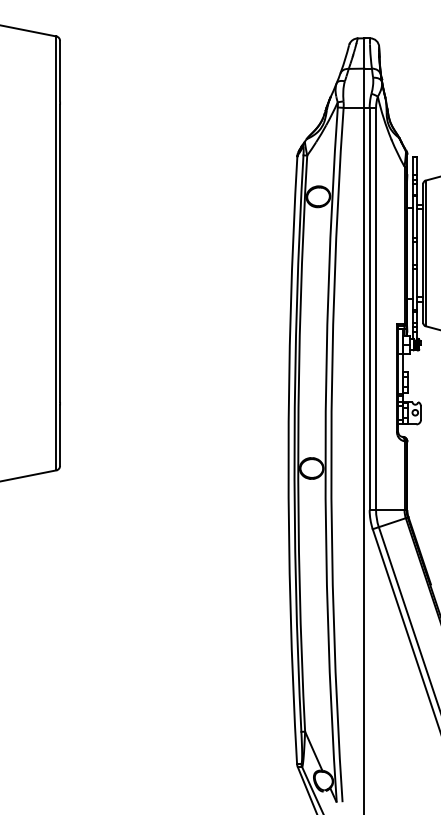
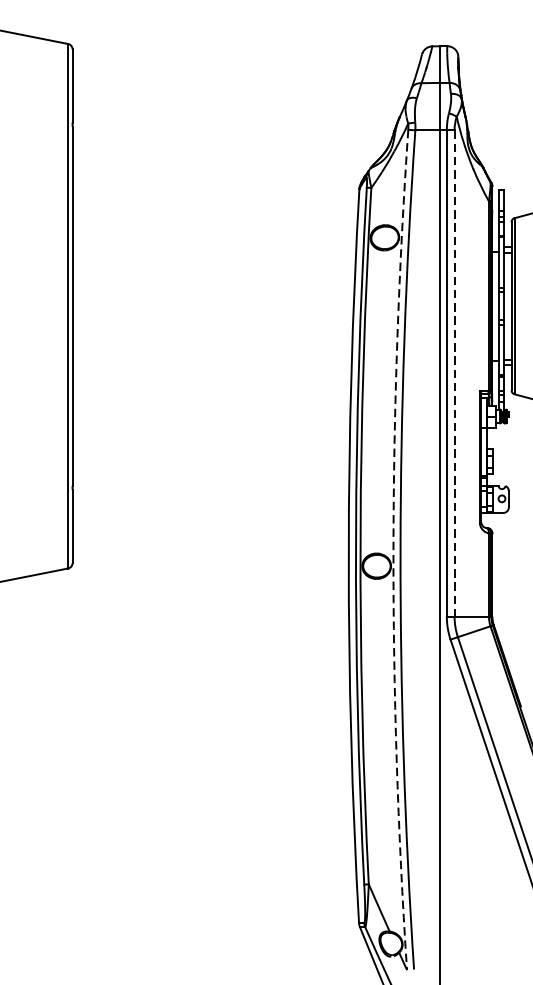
line: (376, 309) -> (455, 374), solid -> dashed
arc: (325, 455) -> (393, 550), solid -> dashed

